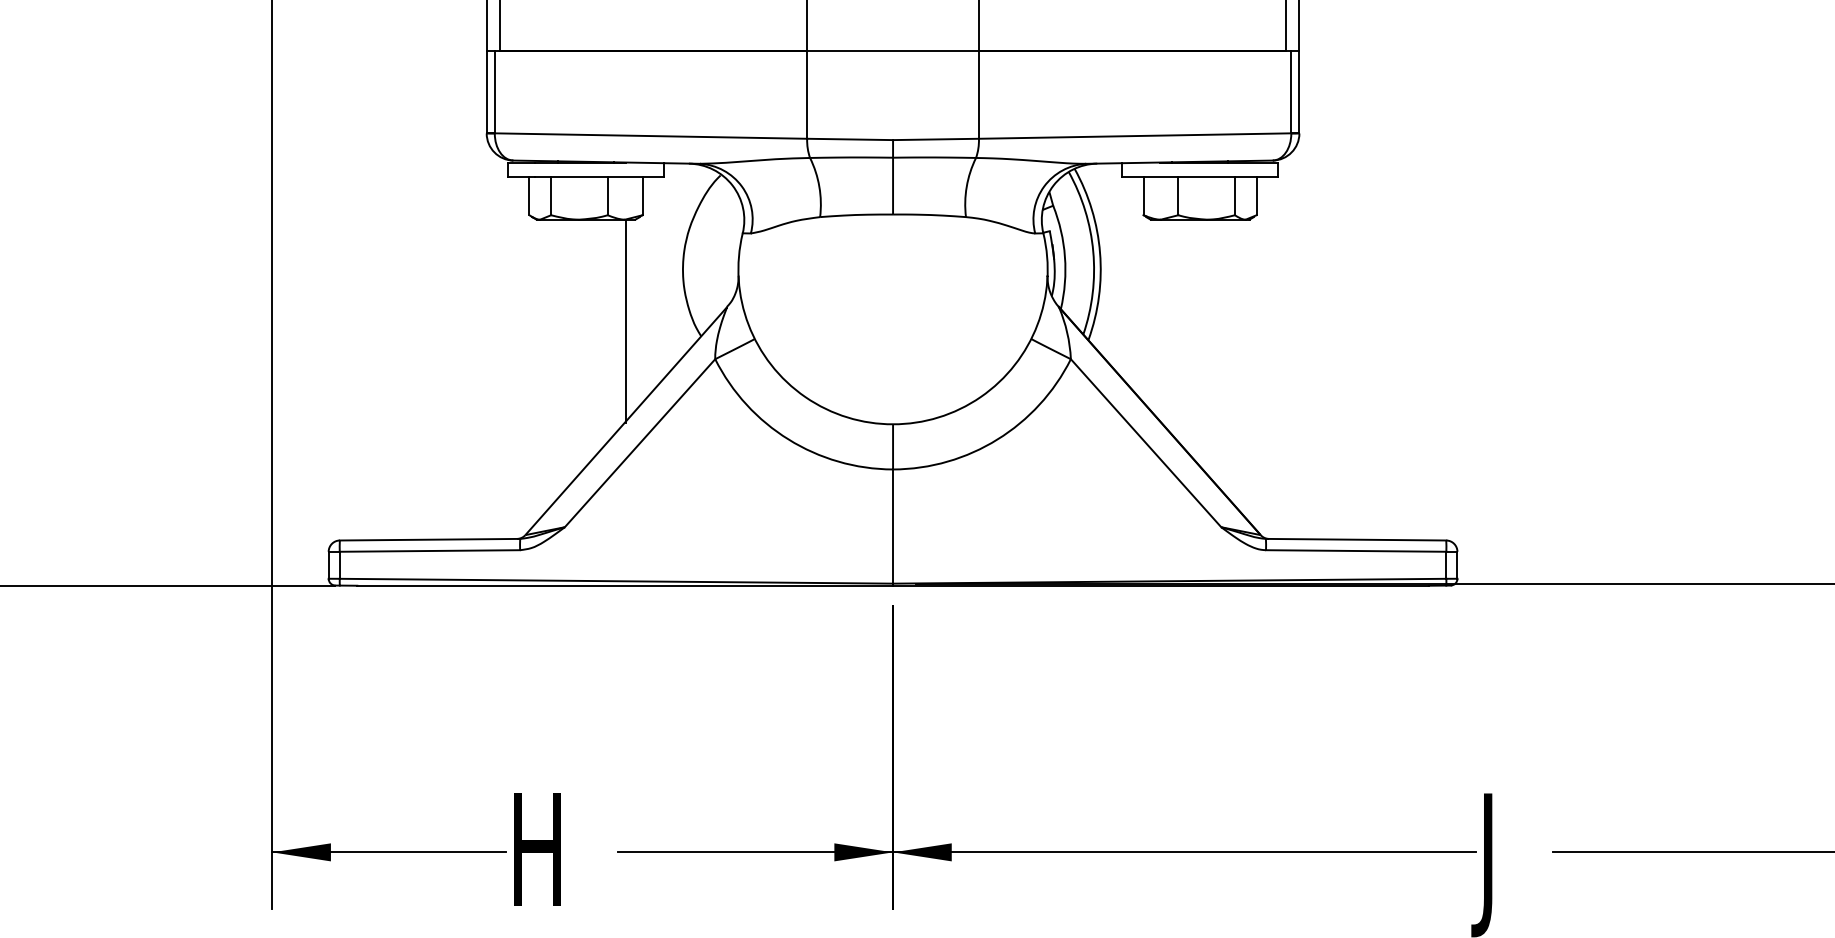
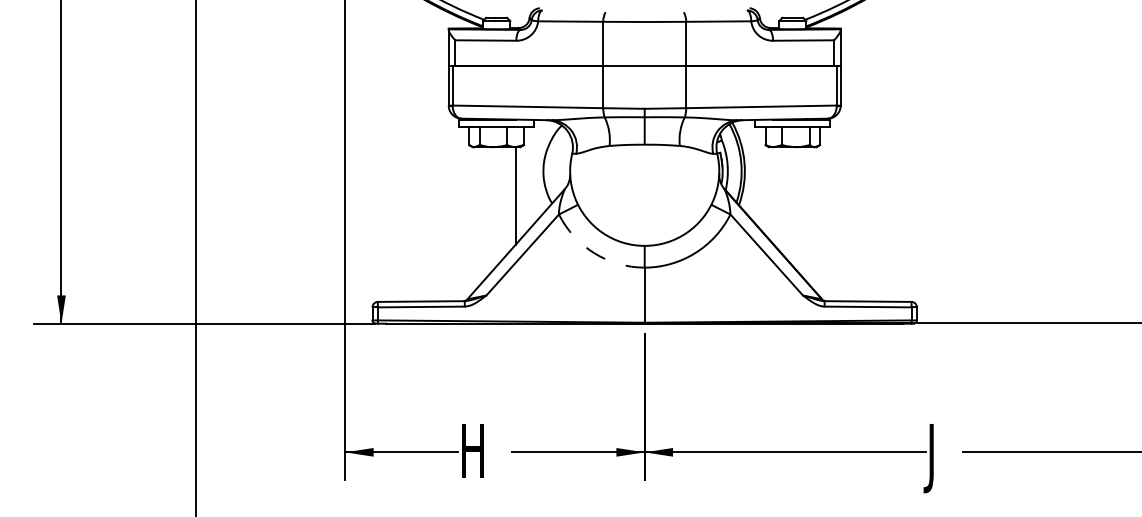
arc: (788, 440) -> (594, 253), solid -> dashed

